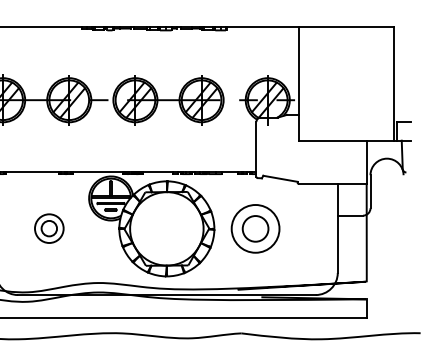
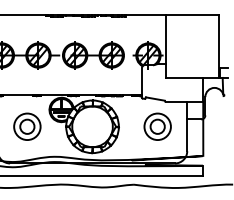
part: (49, 228) -> (27, 126), size x1.67
part: (255, 228) -> (157, 126), moved

